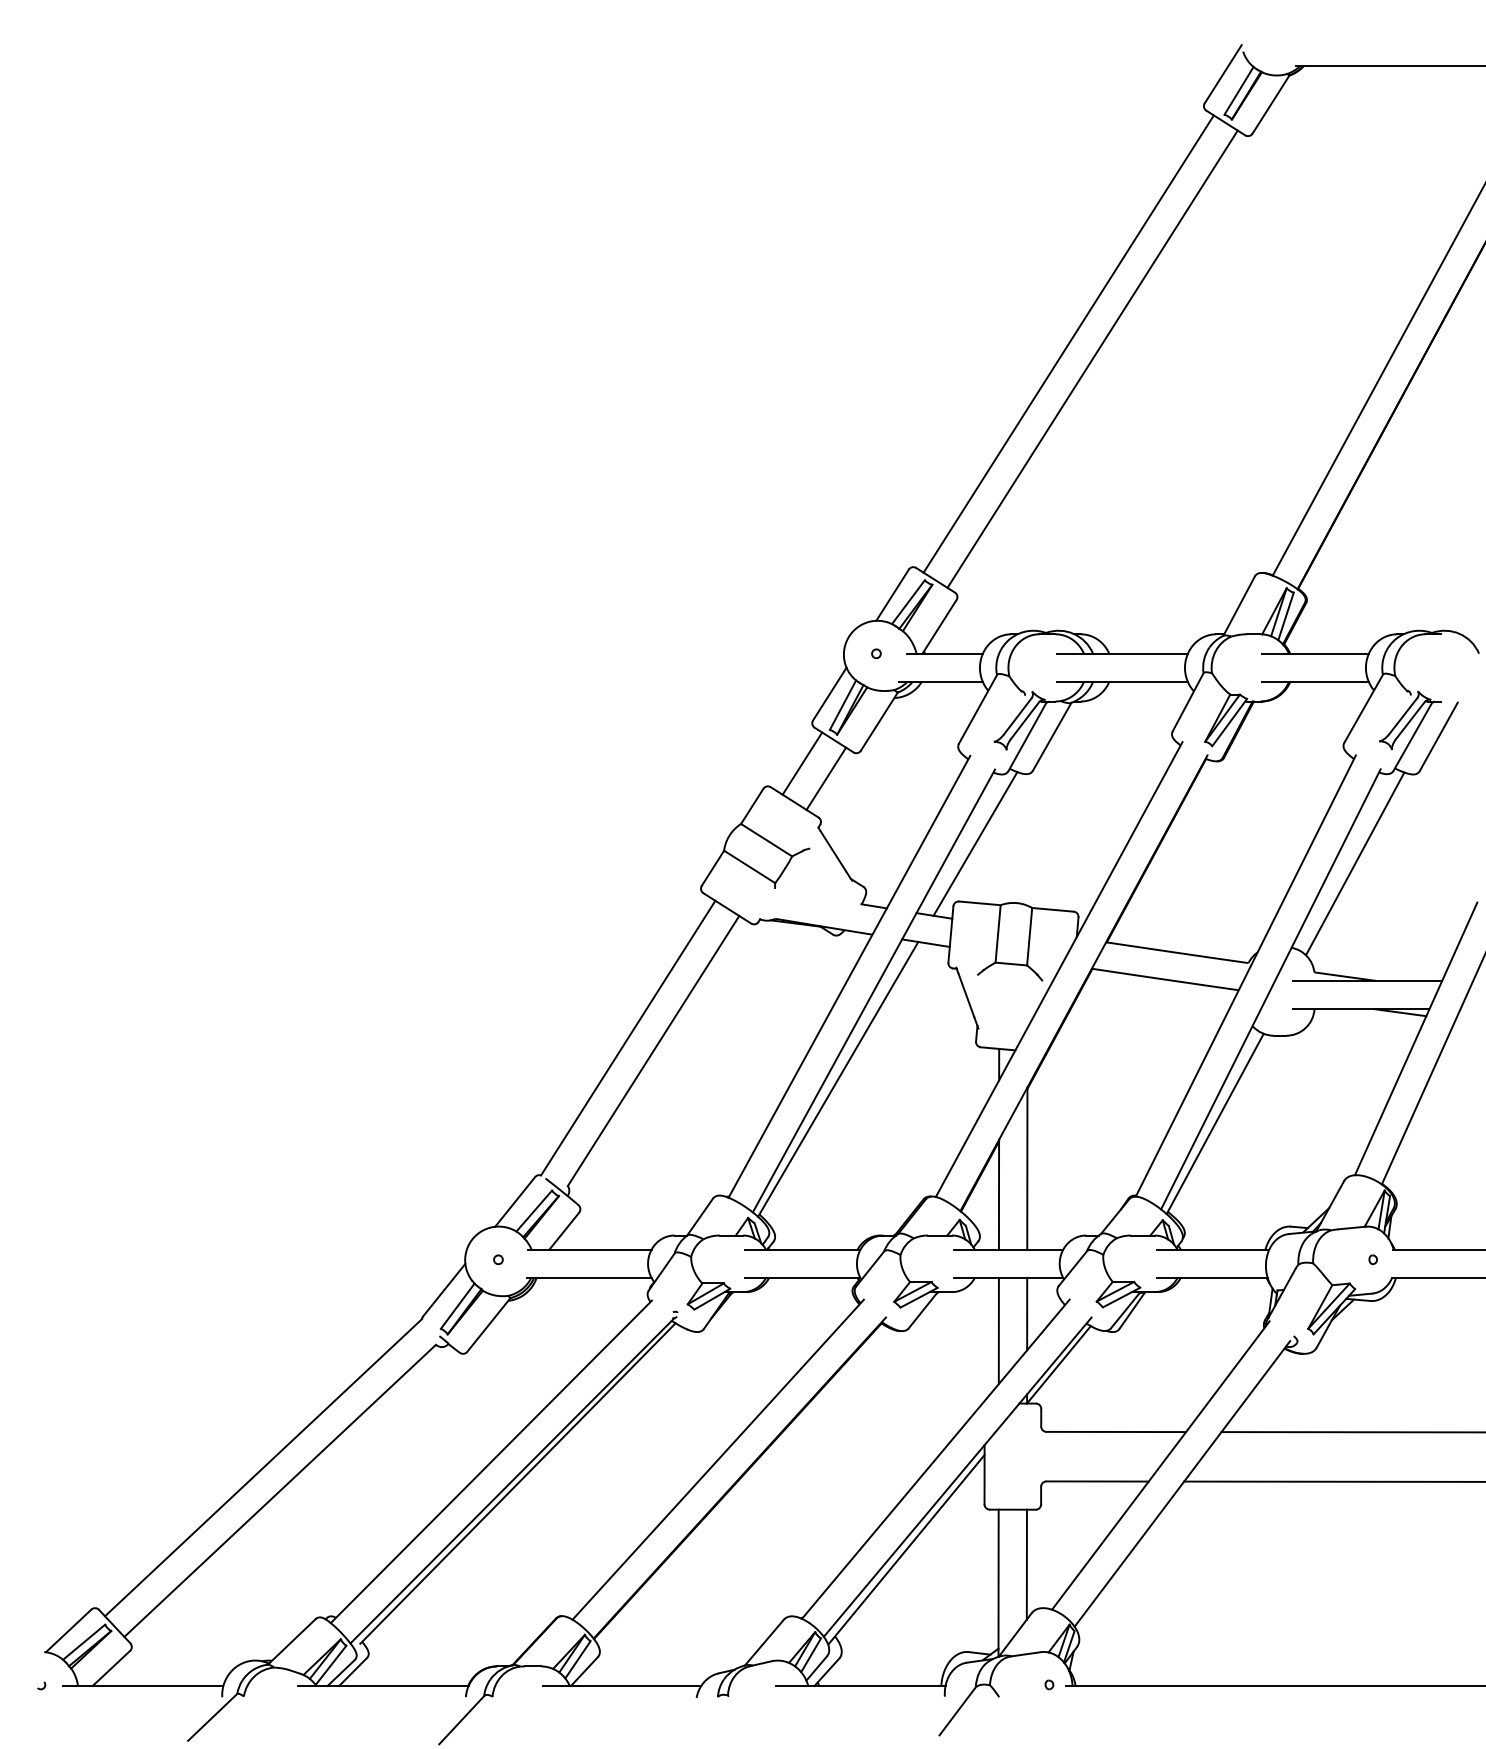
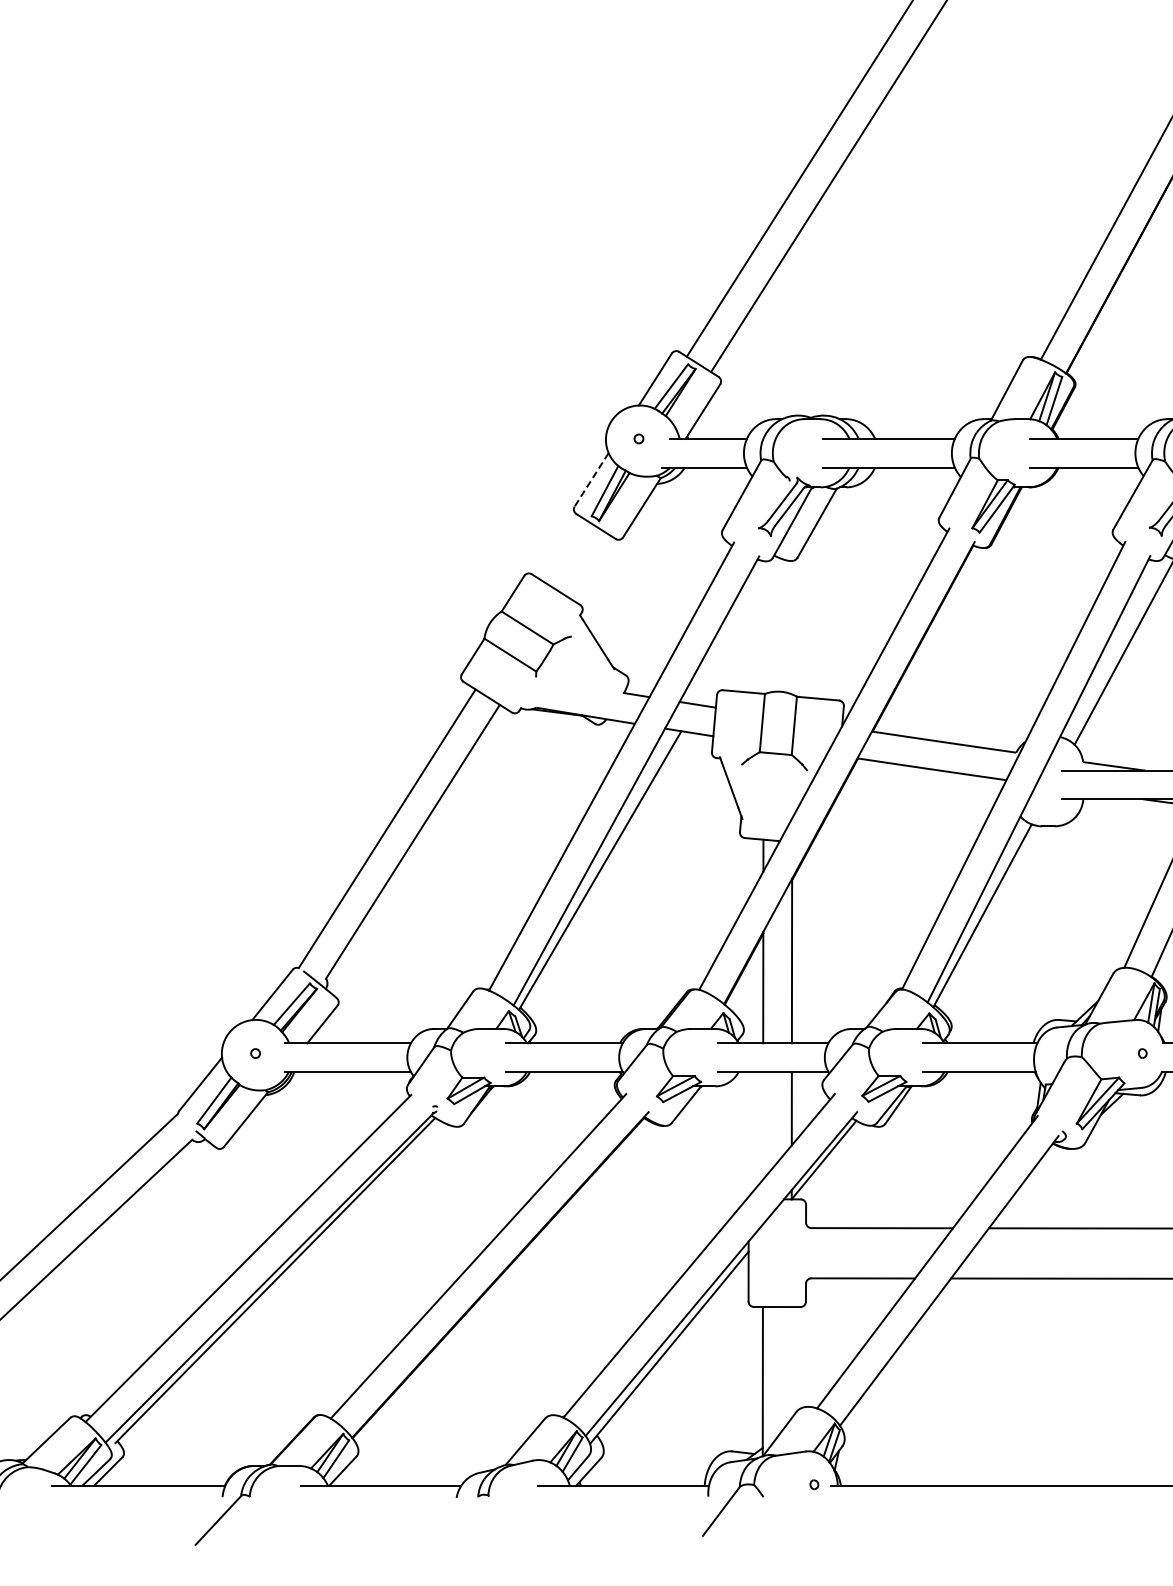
line: (829, 694) -> (591, 480), solid -> dashed
line: (802, 763) -> (563, 550), removed
line: (826, 778) -> (588, 565), removed
line: (975, 843) -> (739, 631), removed
line: (998, 1330) -> (762, 1125), removed
line: (1026, 1564) -> (791, 1362), removed

